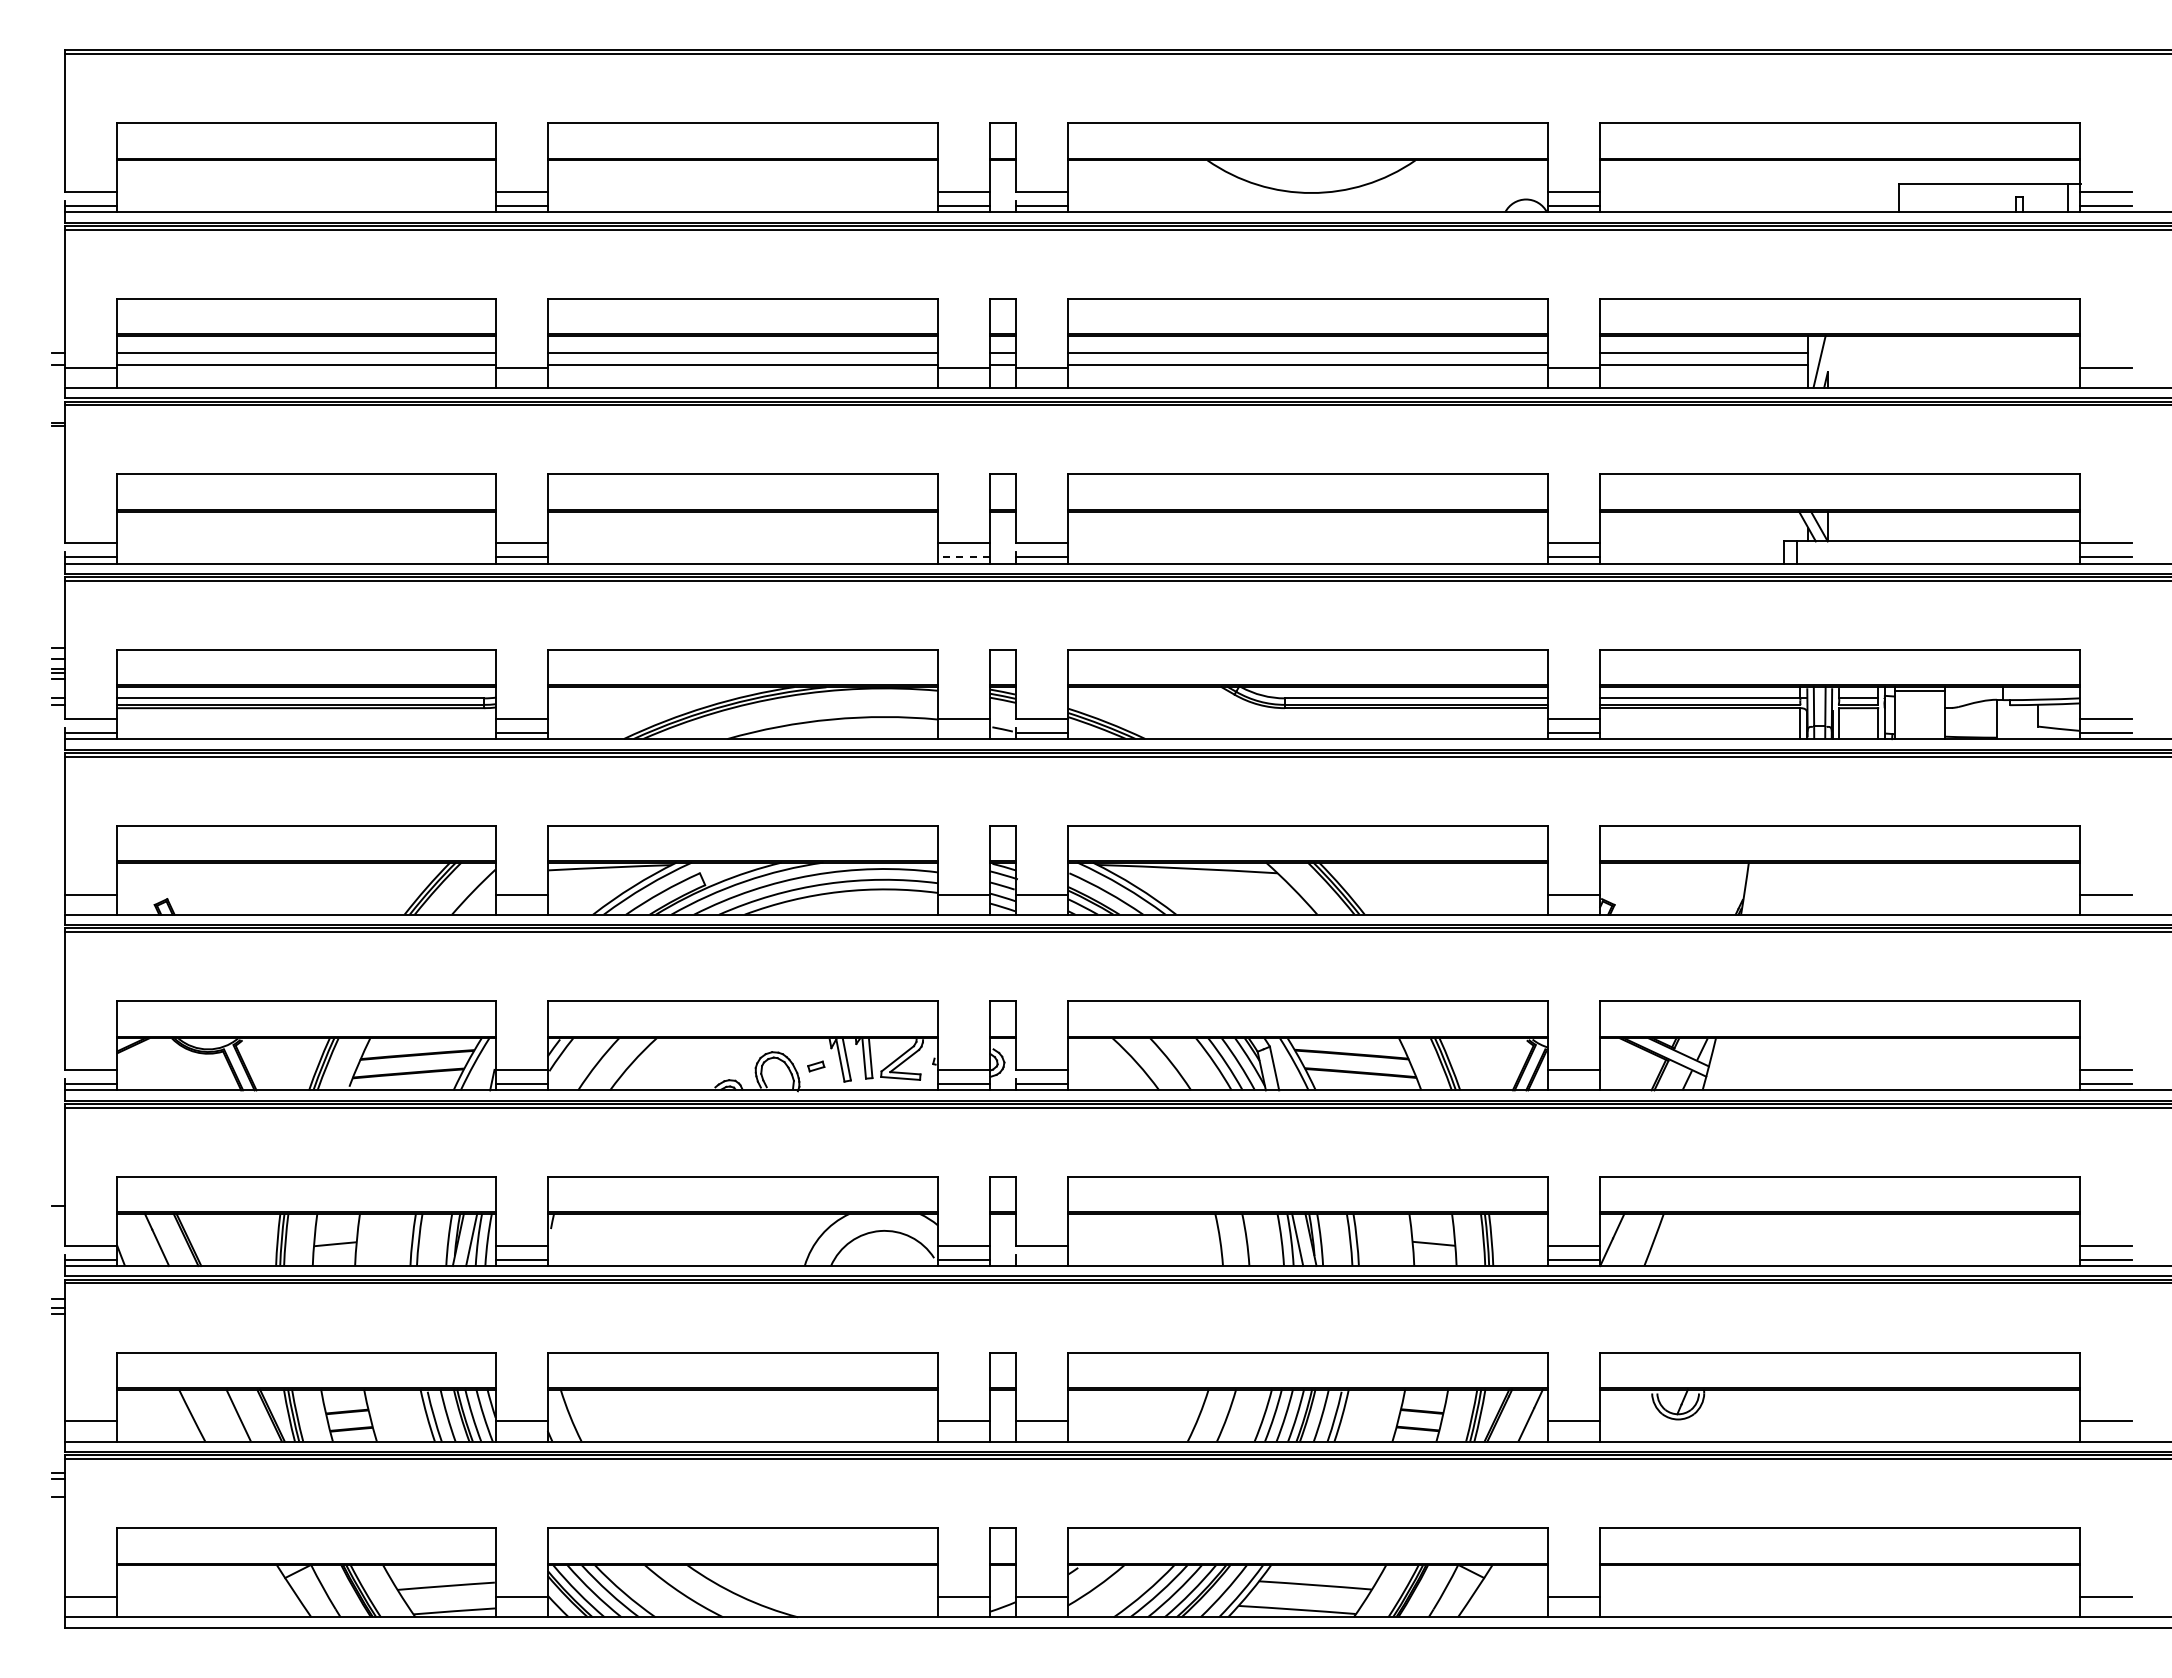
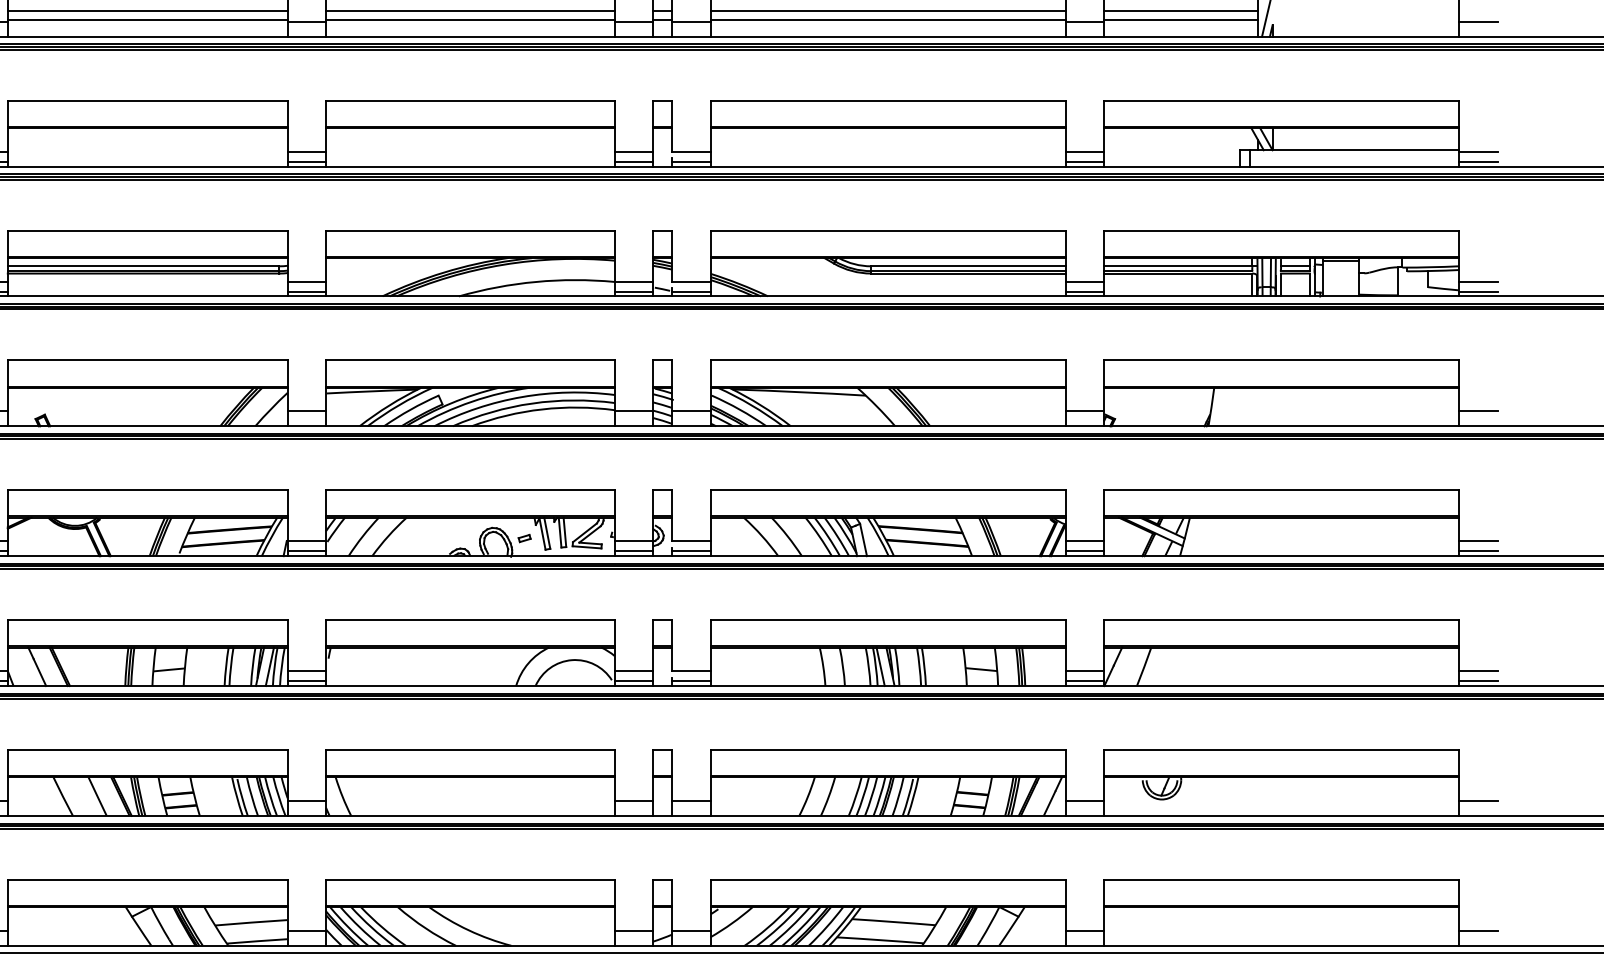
line: (963, 557) -> (633, 162), dashed -> solid
line: (964, 732) -> (634, 291), added
line: (1574, 1083) -> (1085, 551), added
line: (1042, 1259) -> (691, 681), added

